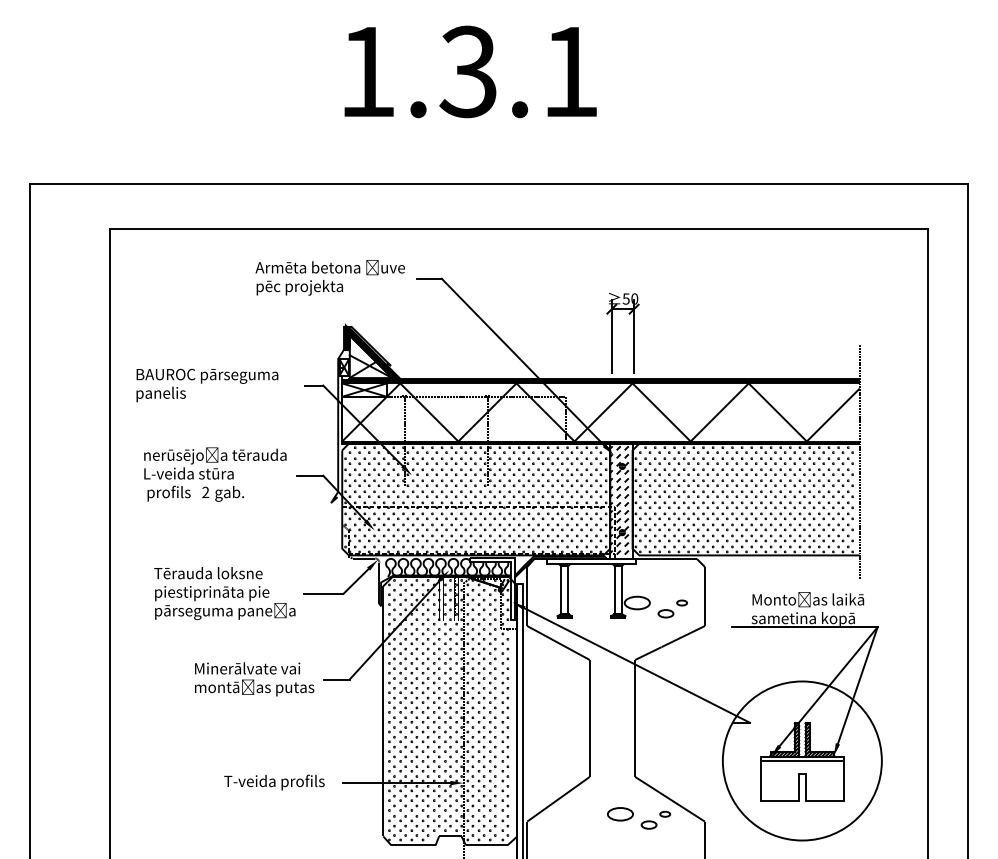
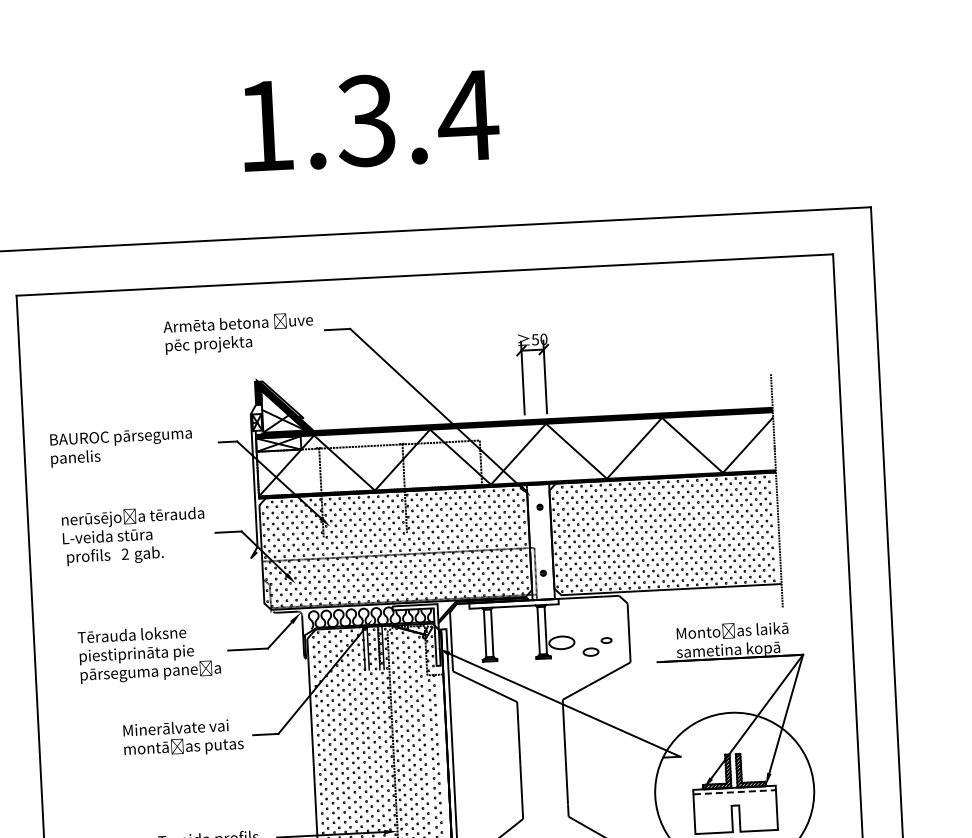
text: (569, 71) -> (467, 115), 1.3.1 -> 1.3.4
hatch: (619, 502) -> (538, 543), removed
line: (802, 761) -> (734, 792), solid -> dashed

